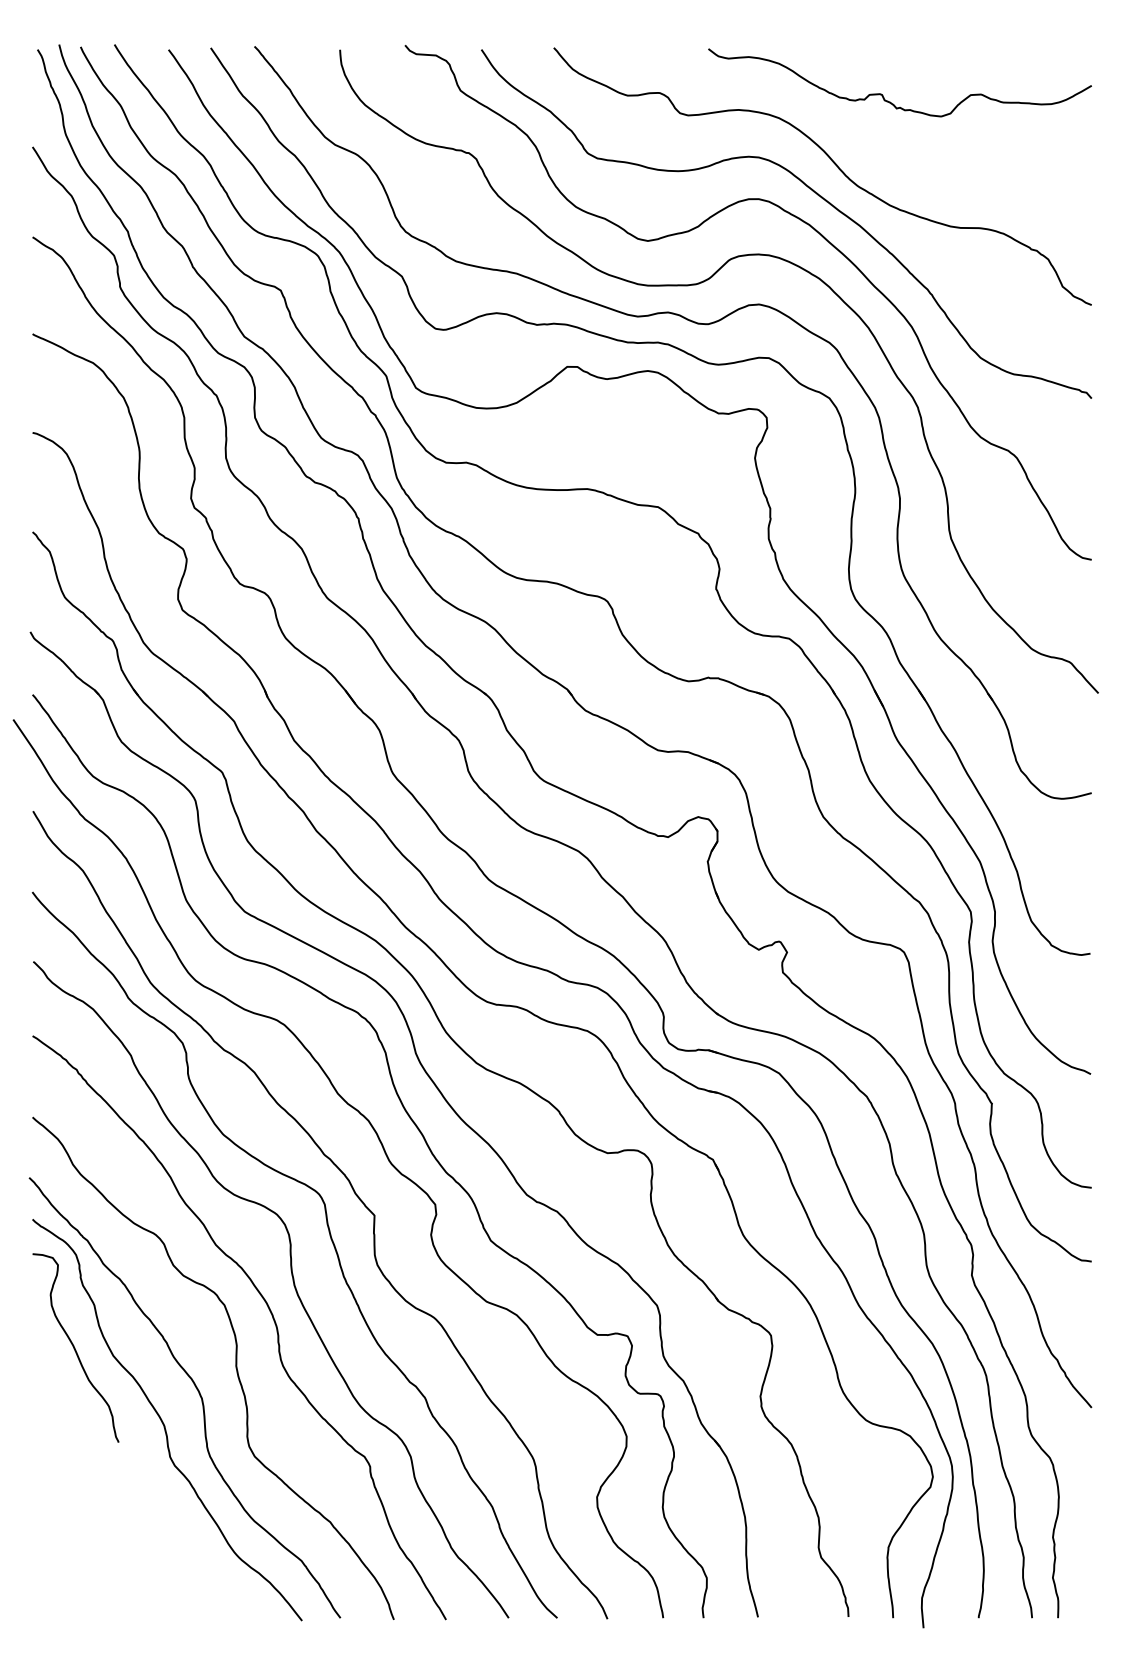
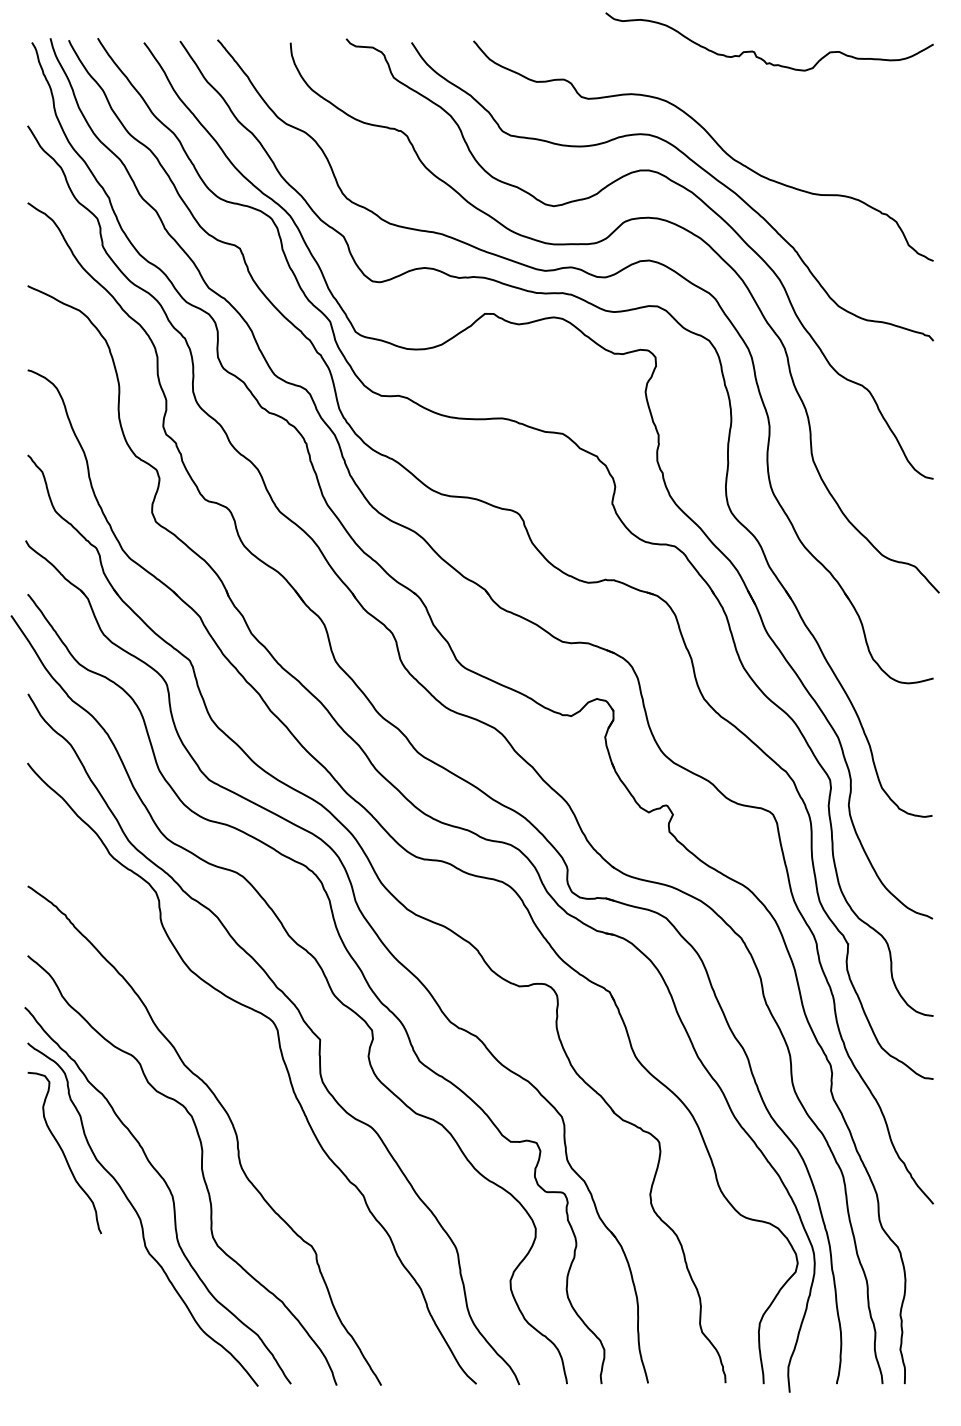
curve: (883, 95) -> (755, 52), moved
curve: (293, 1286) -> (250, 1100), removed

